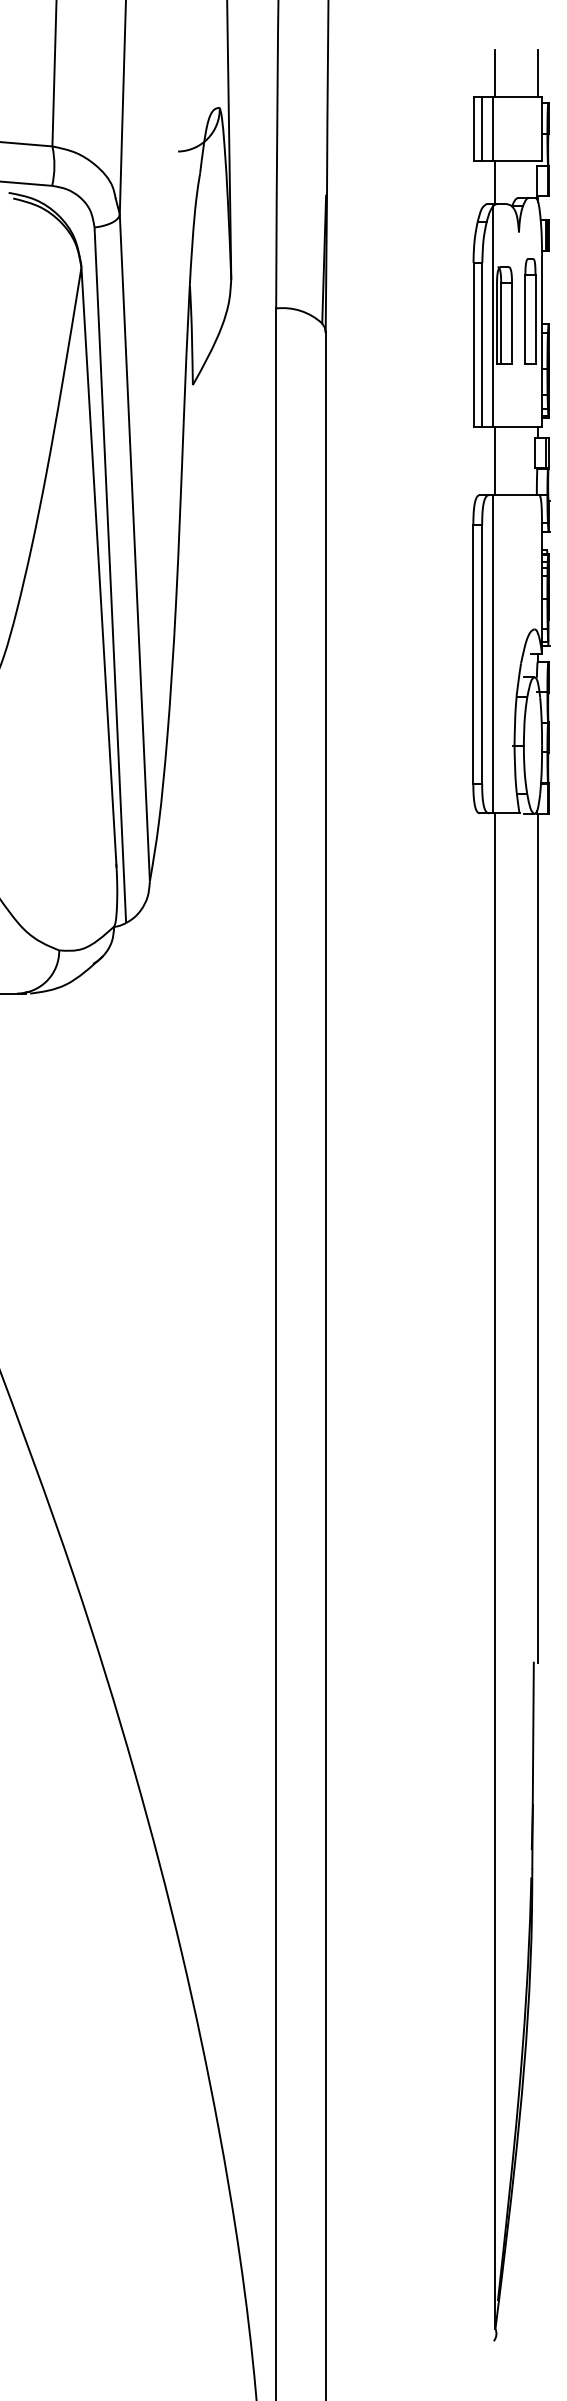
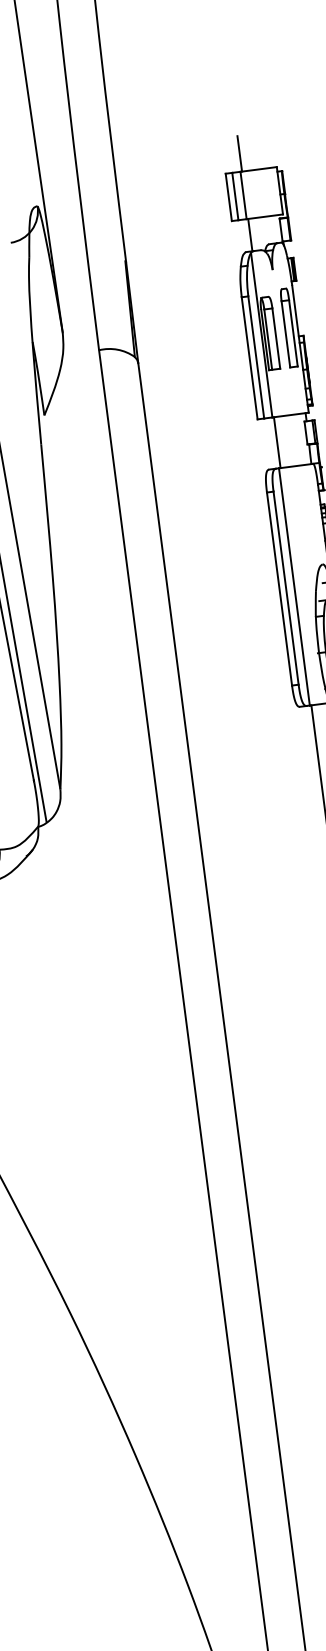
line: (537, 73) -> (271, 149), removed

